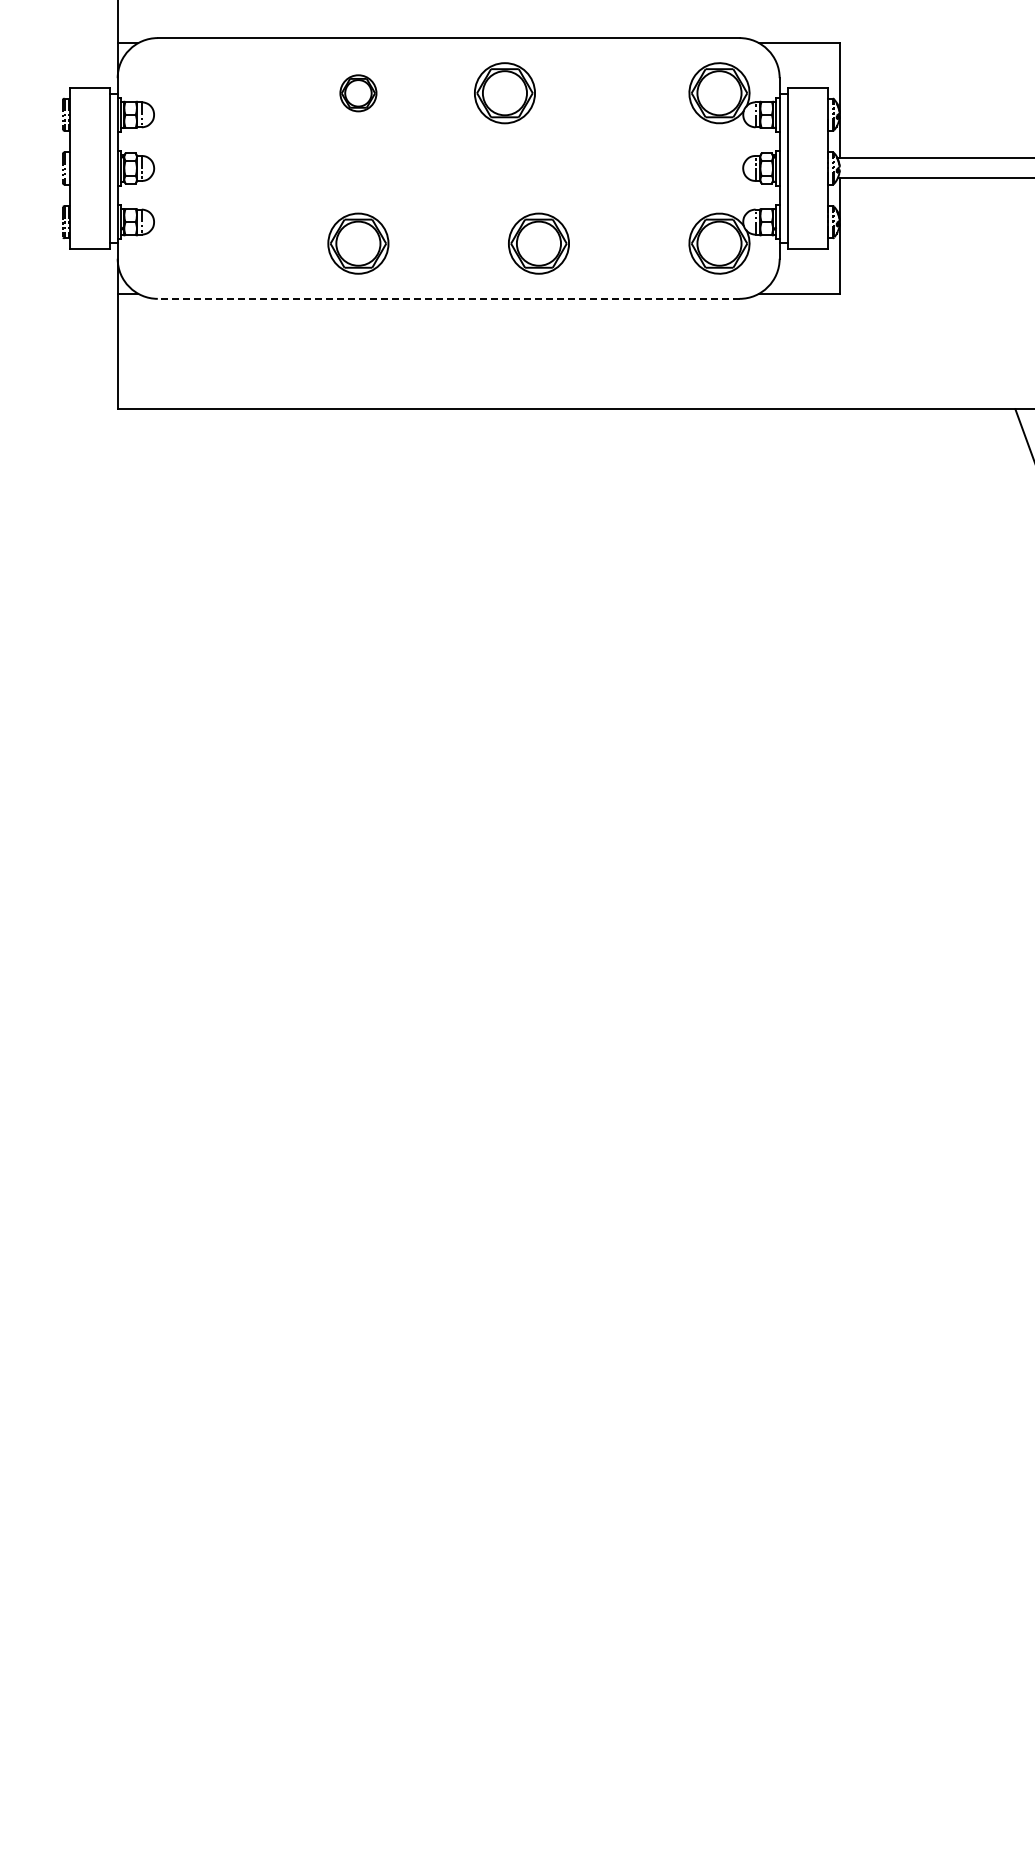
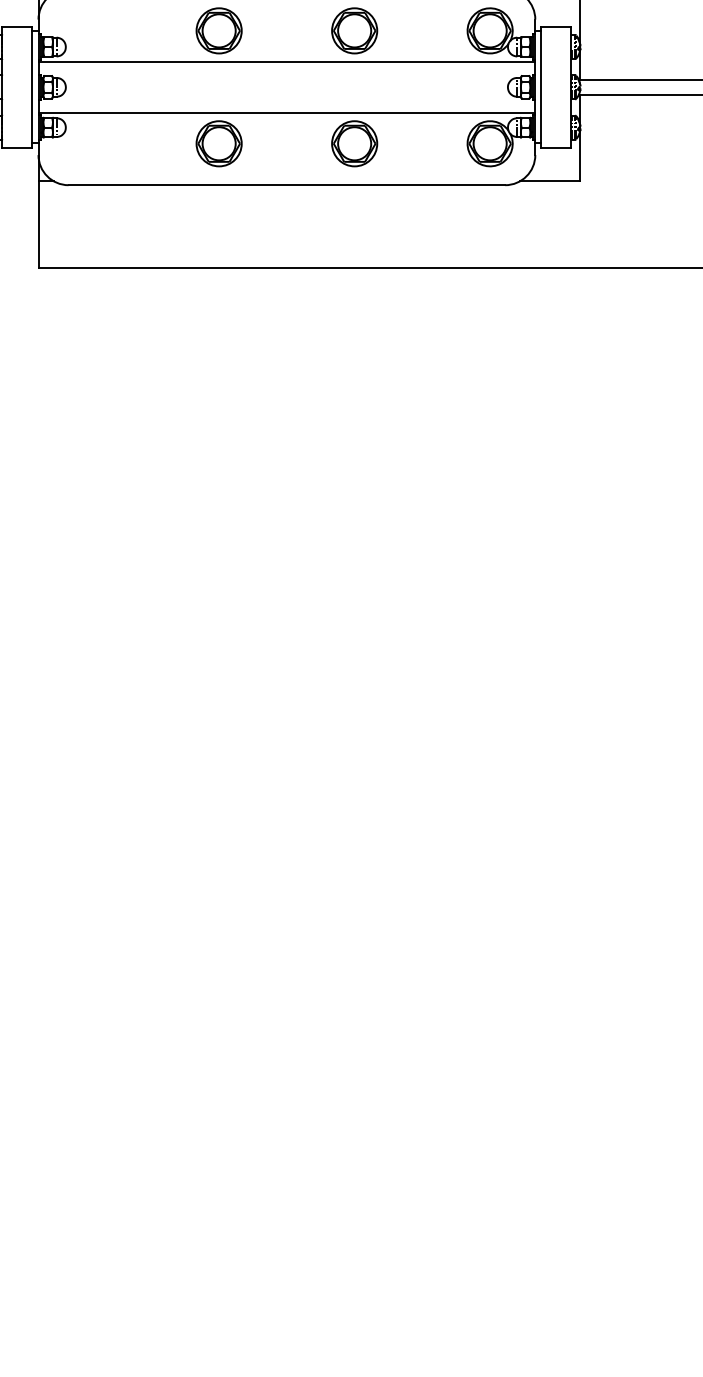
part: (358, 93) -> (219, 31), size x1.67
part: (504, 93) -> (354, 31), moved
line: (448, 134) -> (286, 61), added
line: (448, 202) -> (286, 112), added
line: (448, 298) -> (286, 184), dashed -> solid

